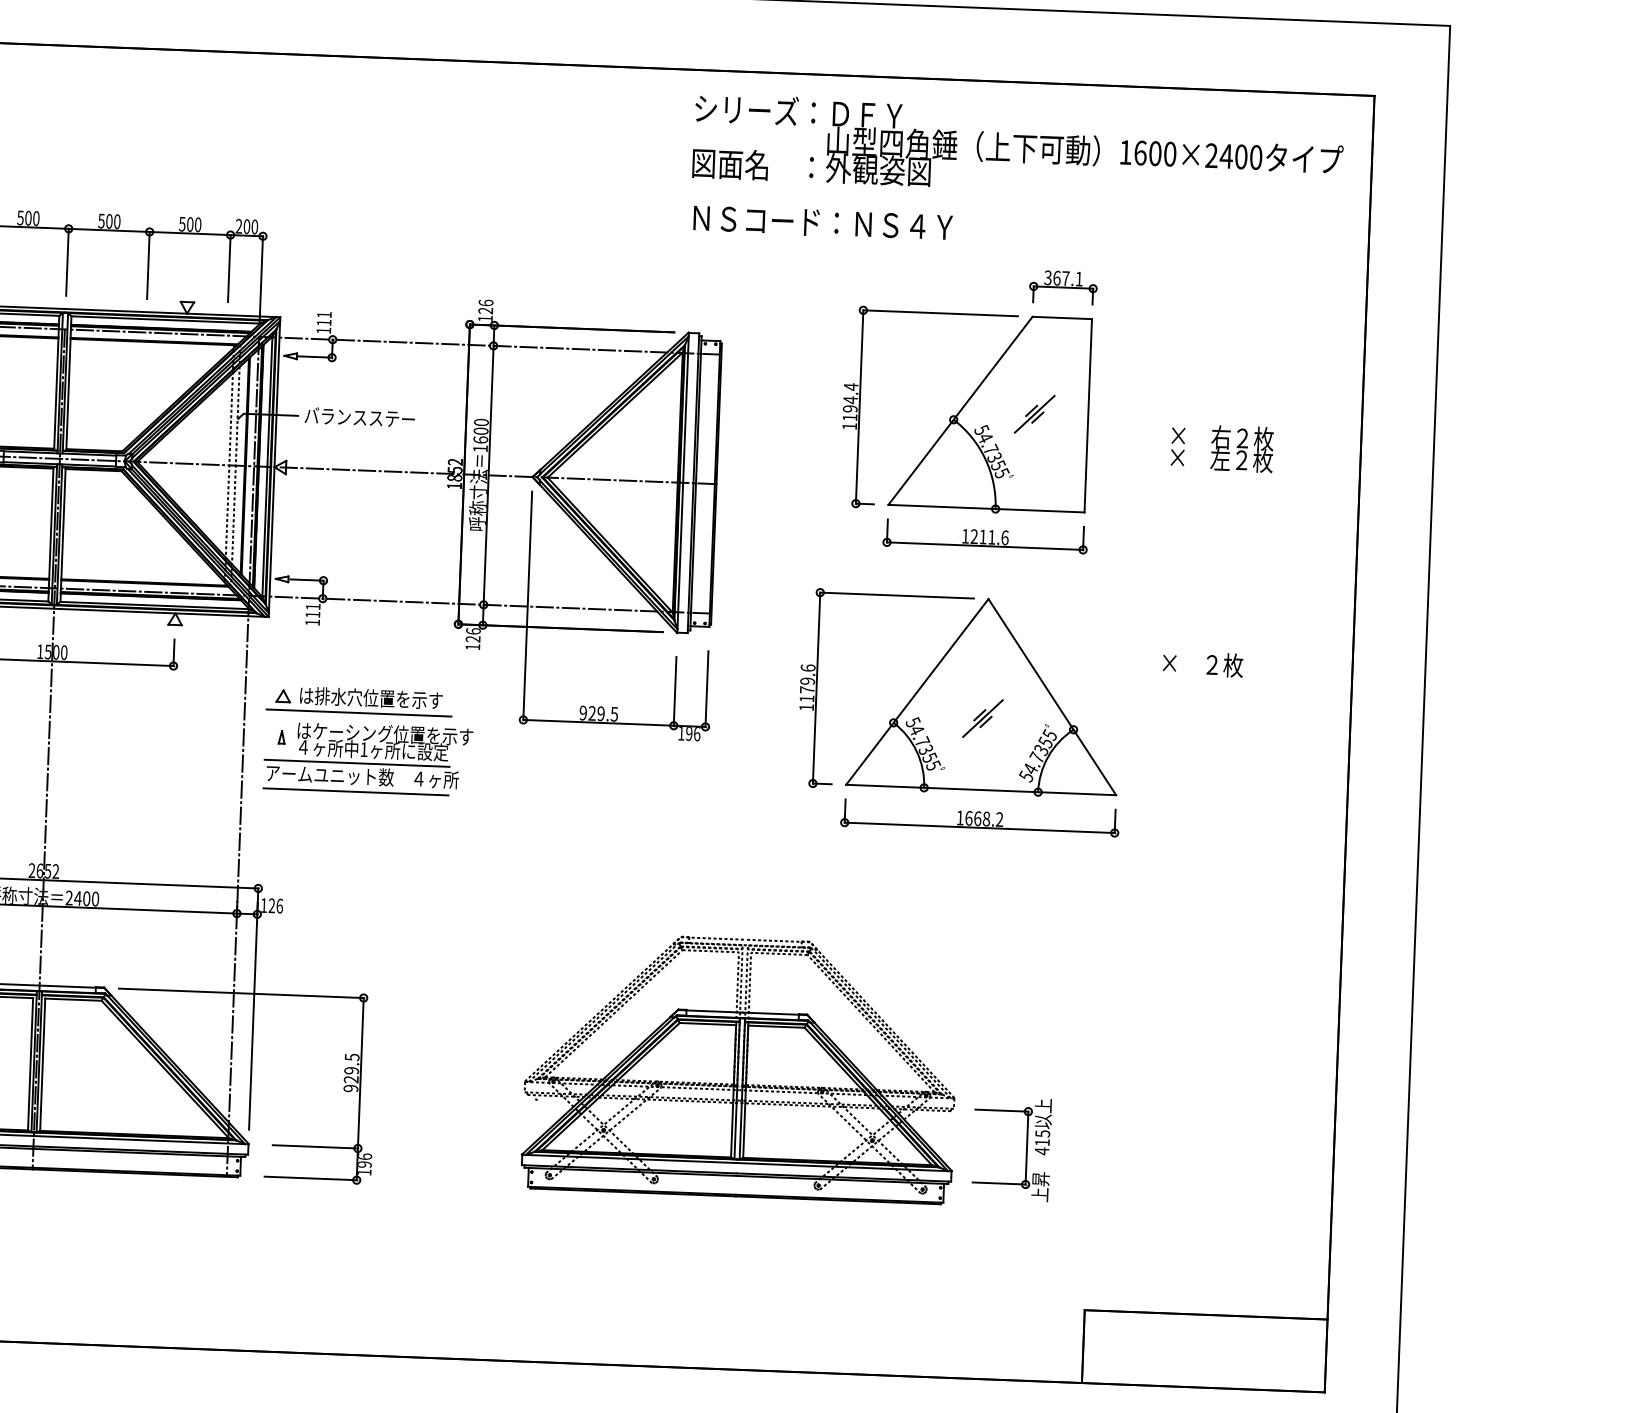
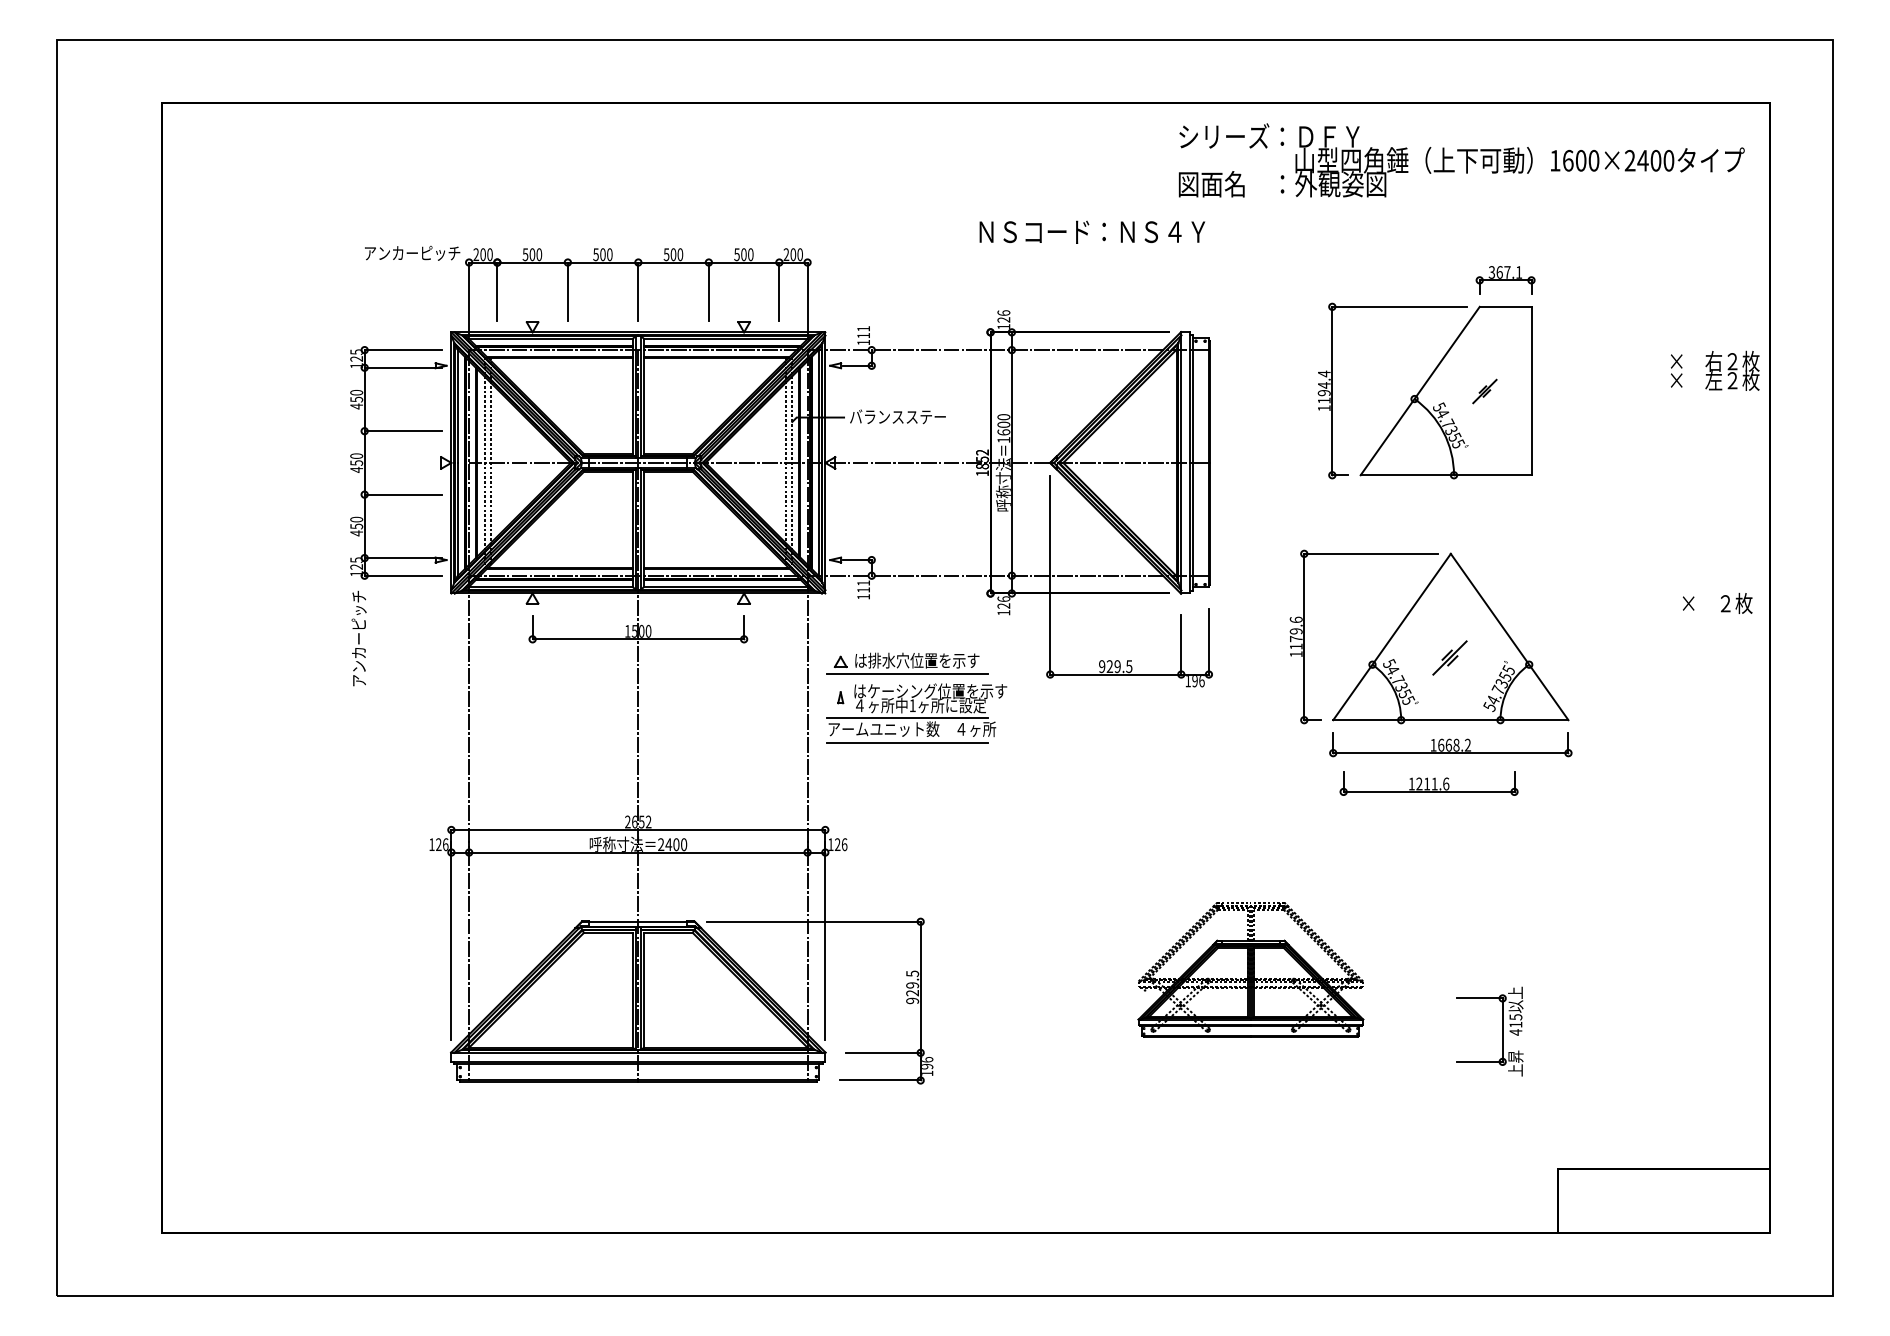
text: (823, 222) -> (1092, 231), moved
part: (1034, 414) -> (1484, 391), size x0.7
text: (1222, 447) -> (1715, 370), moved
part: (984, 536) -> (1428, 783), moved
text: (1202, 663) -> (1717, 602), moved
part: (740, 1067) -> (1250, 969), size x0.6

